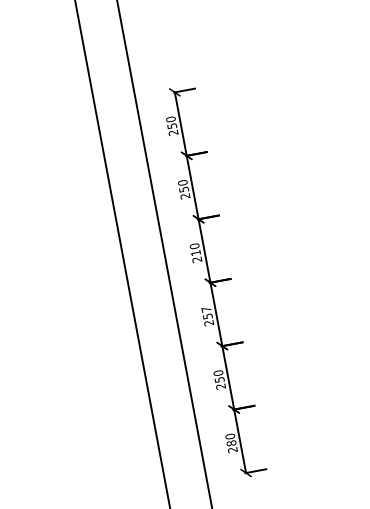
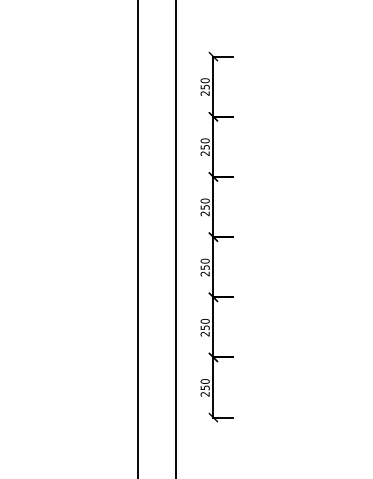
text: (195, 253) -> (204, 207), 210 -> 250
text: (205, 309) -> (204, 260), 257 -> 250
text: (230, 443) -> (204, 387), 280 -> 250

